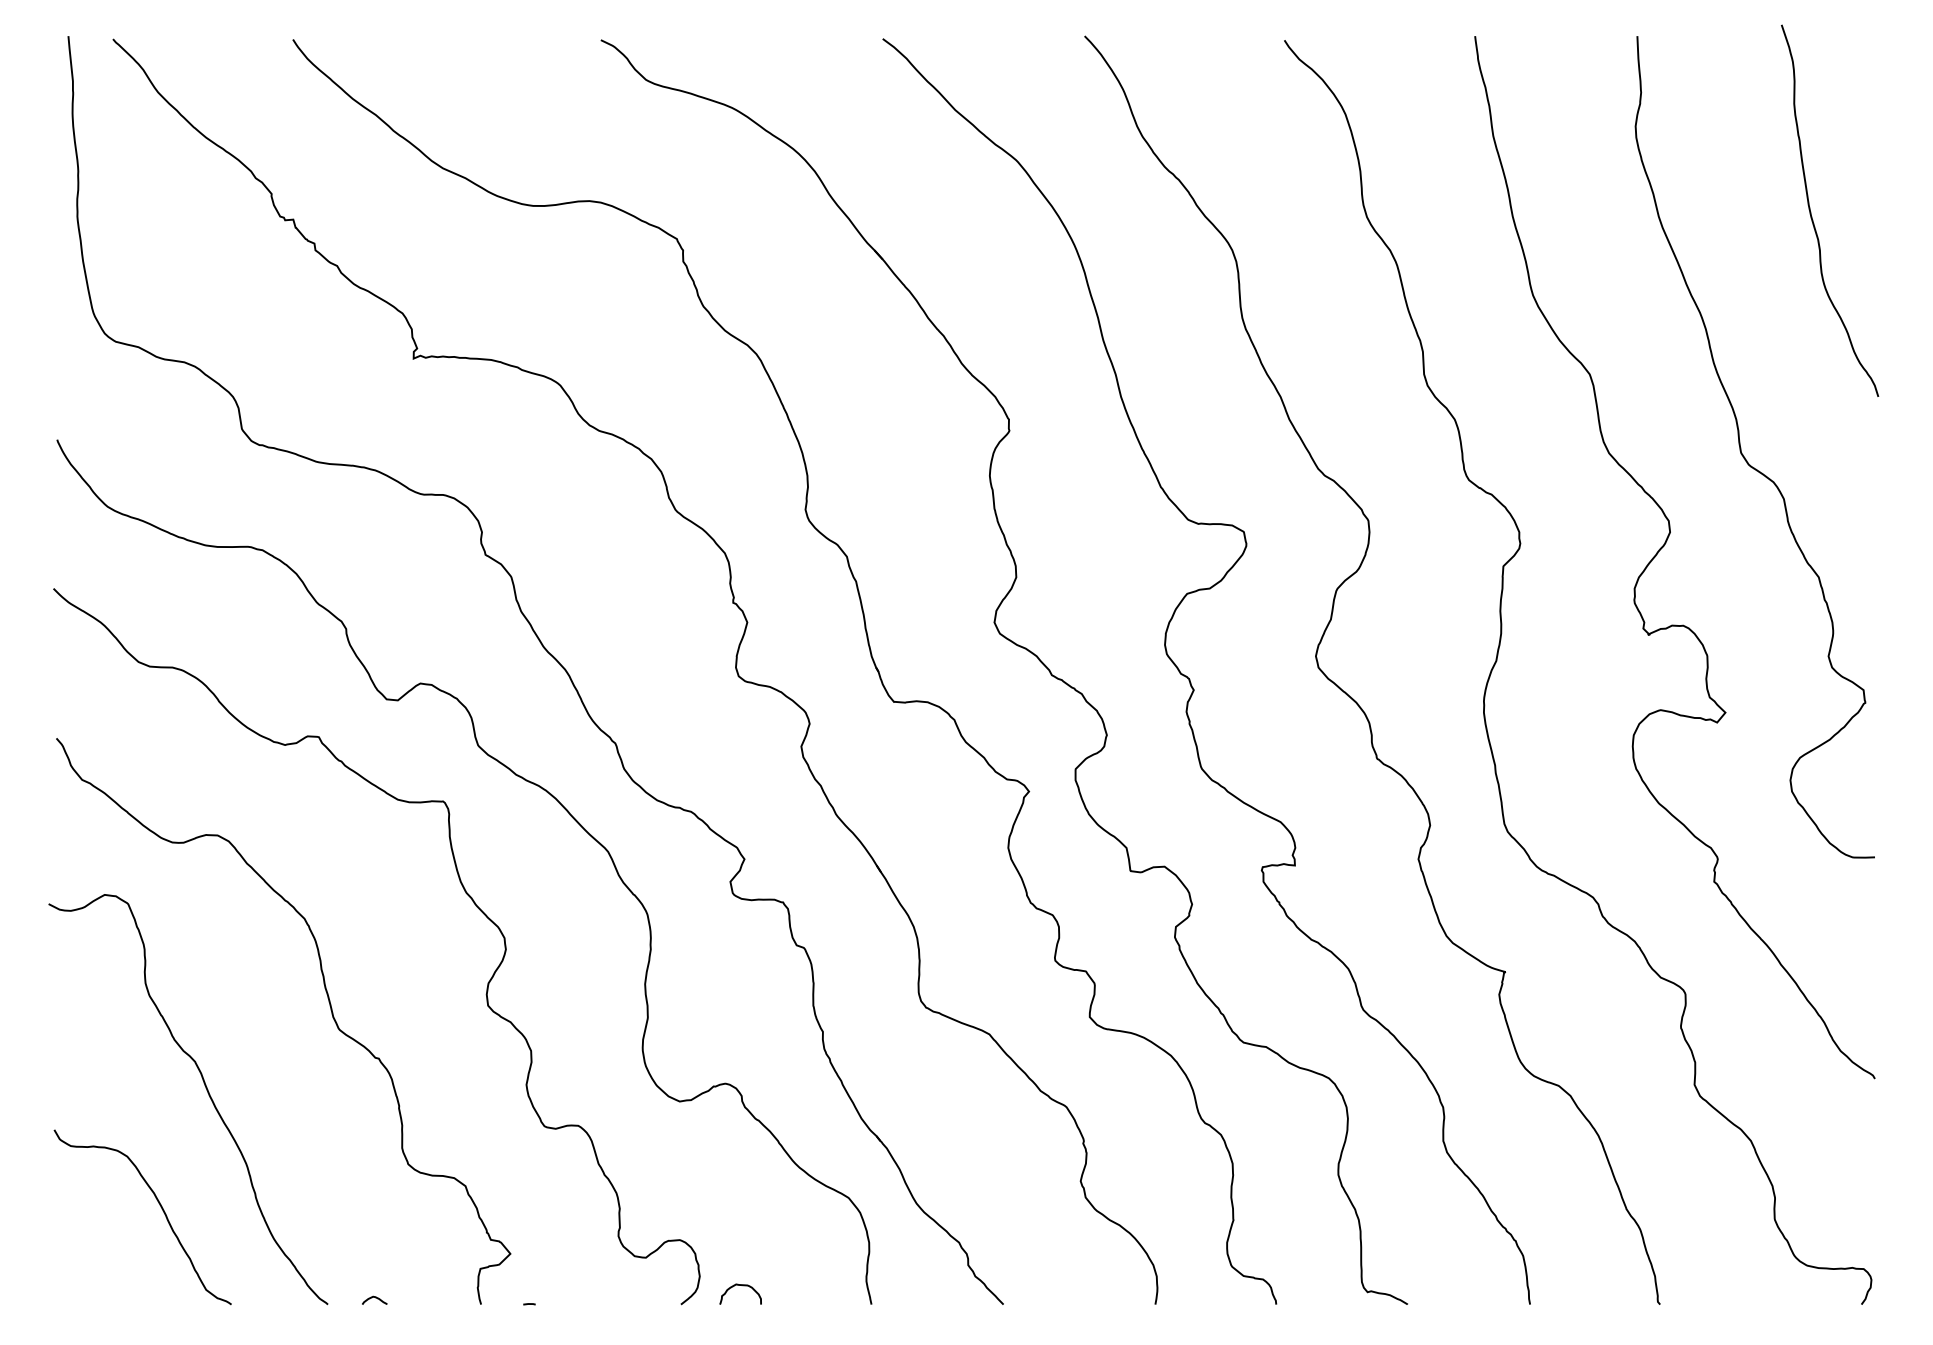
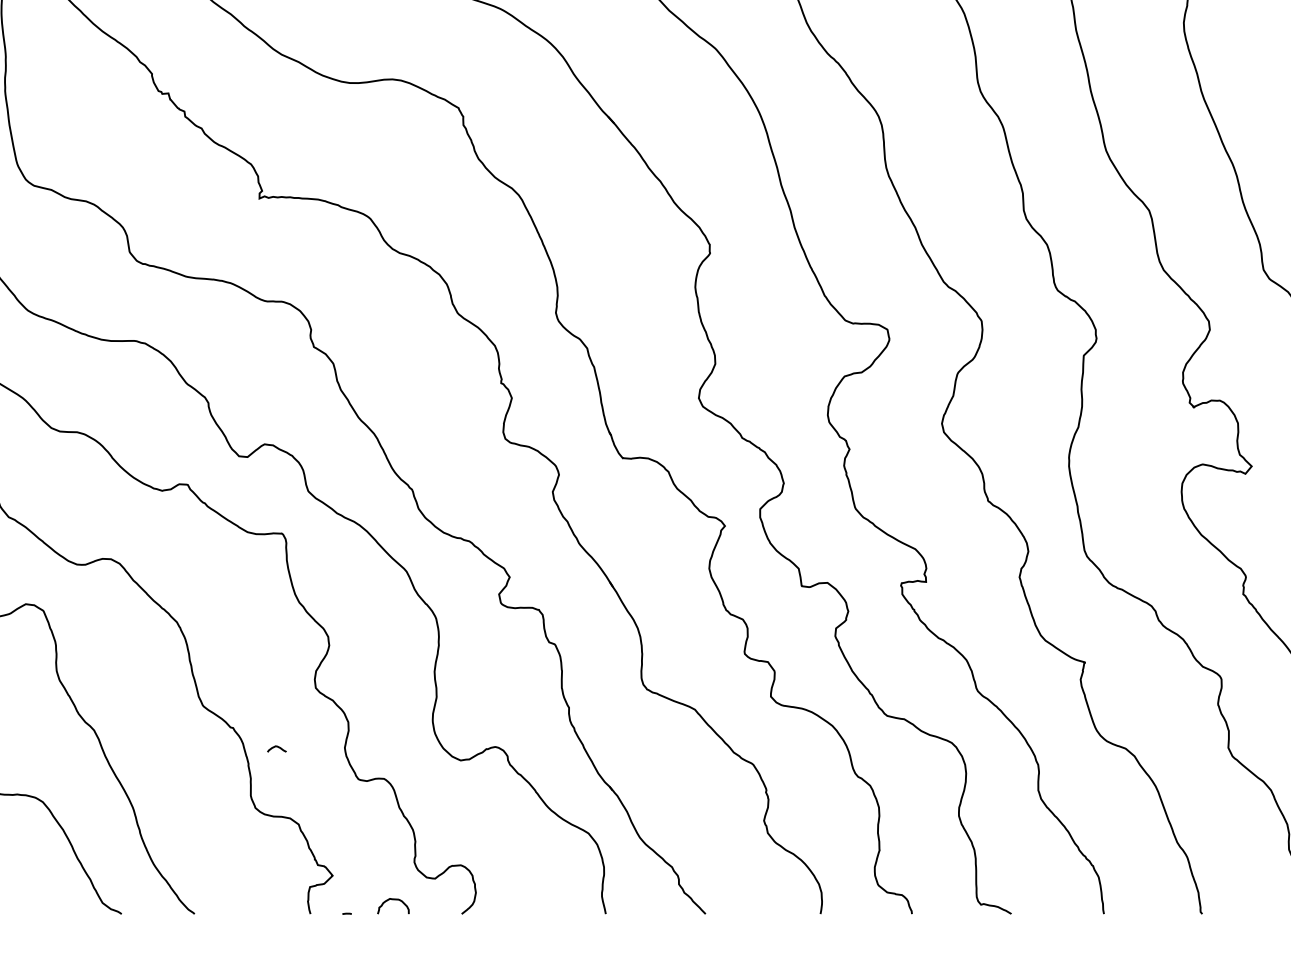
curve: (742, 1286) -> (394, 900), moved
curve: (375, 1298) -> (277, 747), moved

